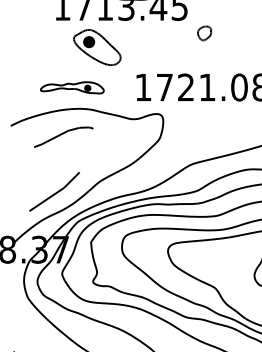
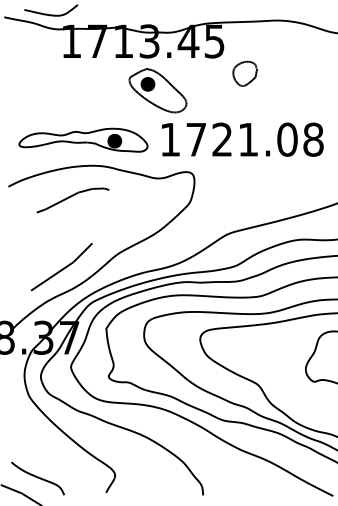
part: (204, 33) -> (244, 73), size x1.43
part: (96, 47) -> (157, 90), moved
part: (72, 87) -> (83, 139), size x1.67

